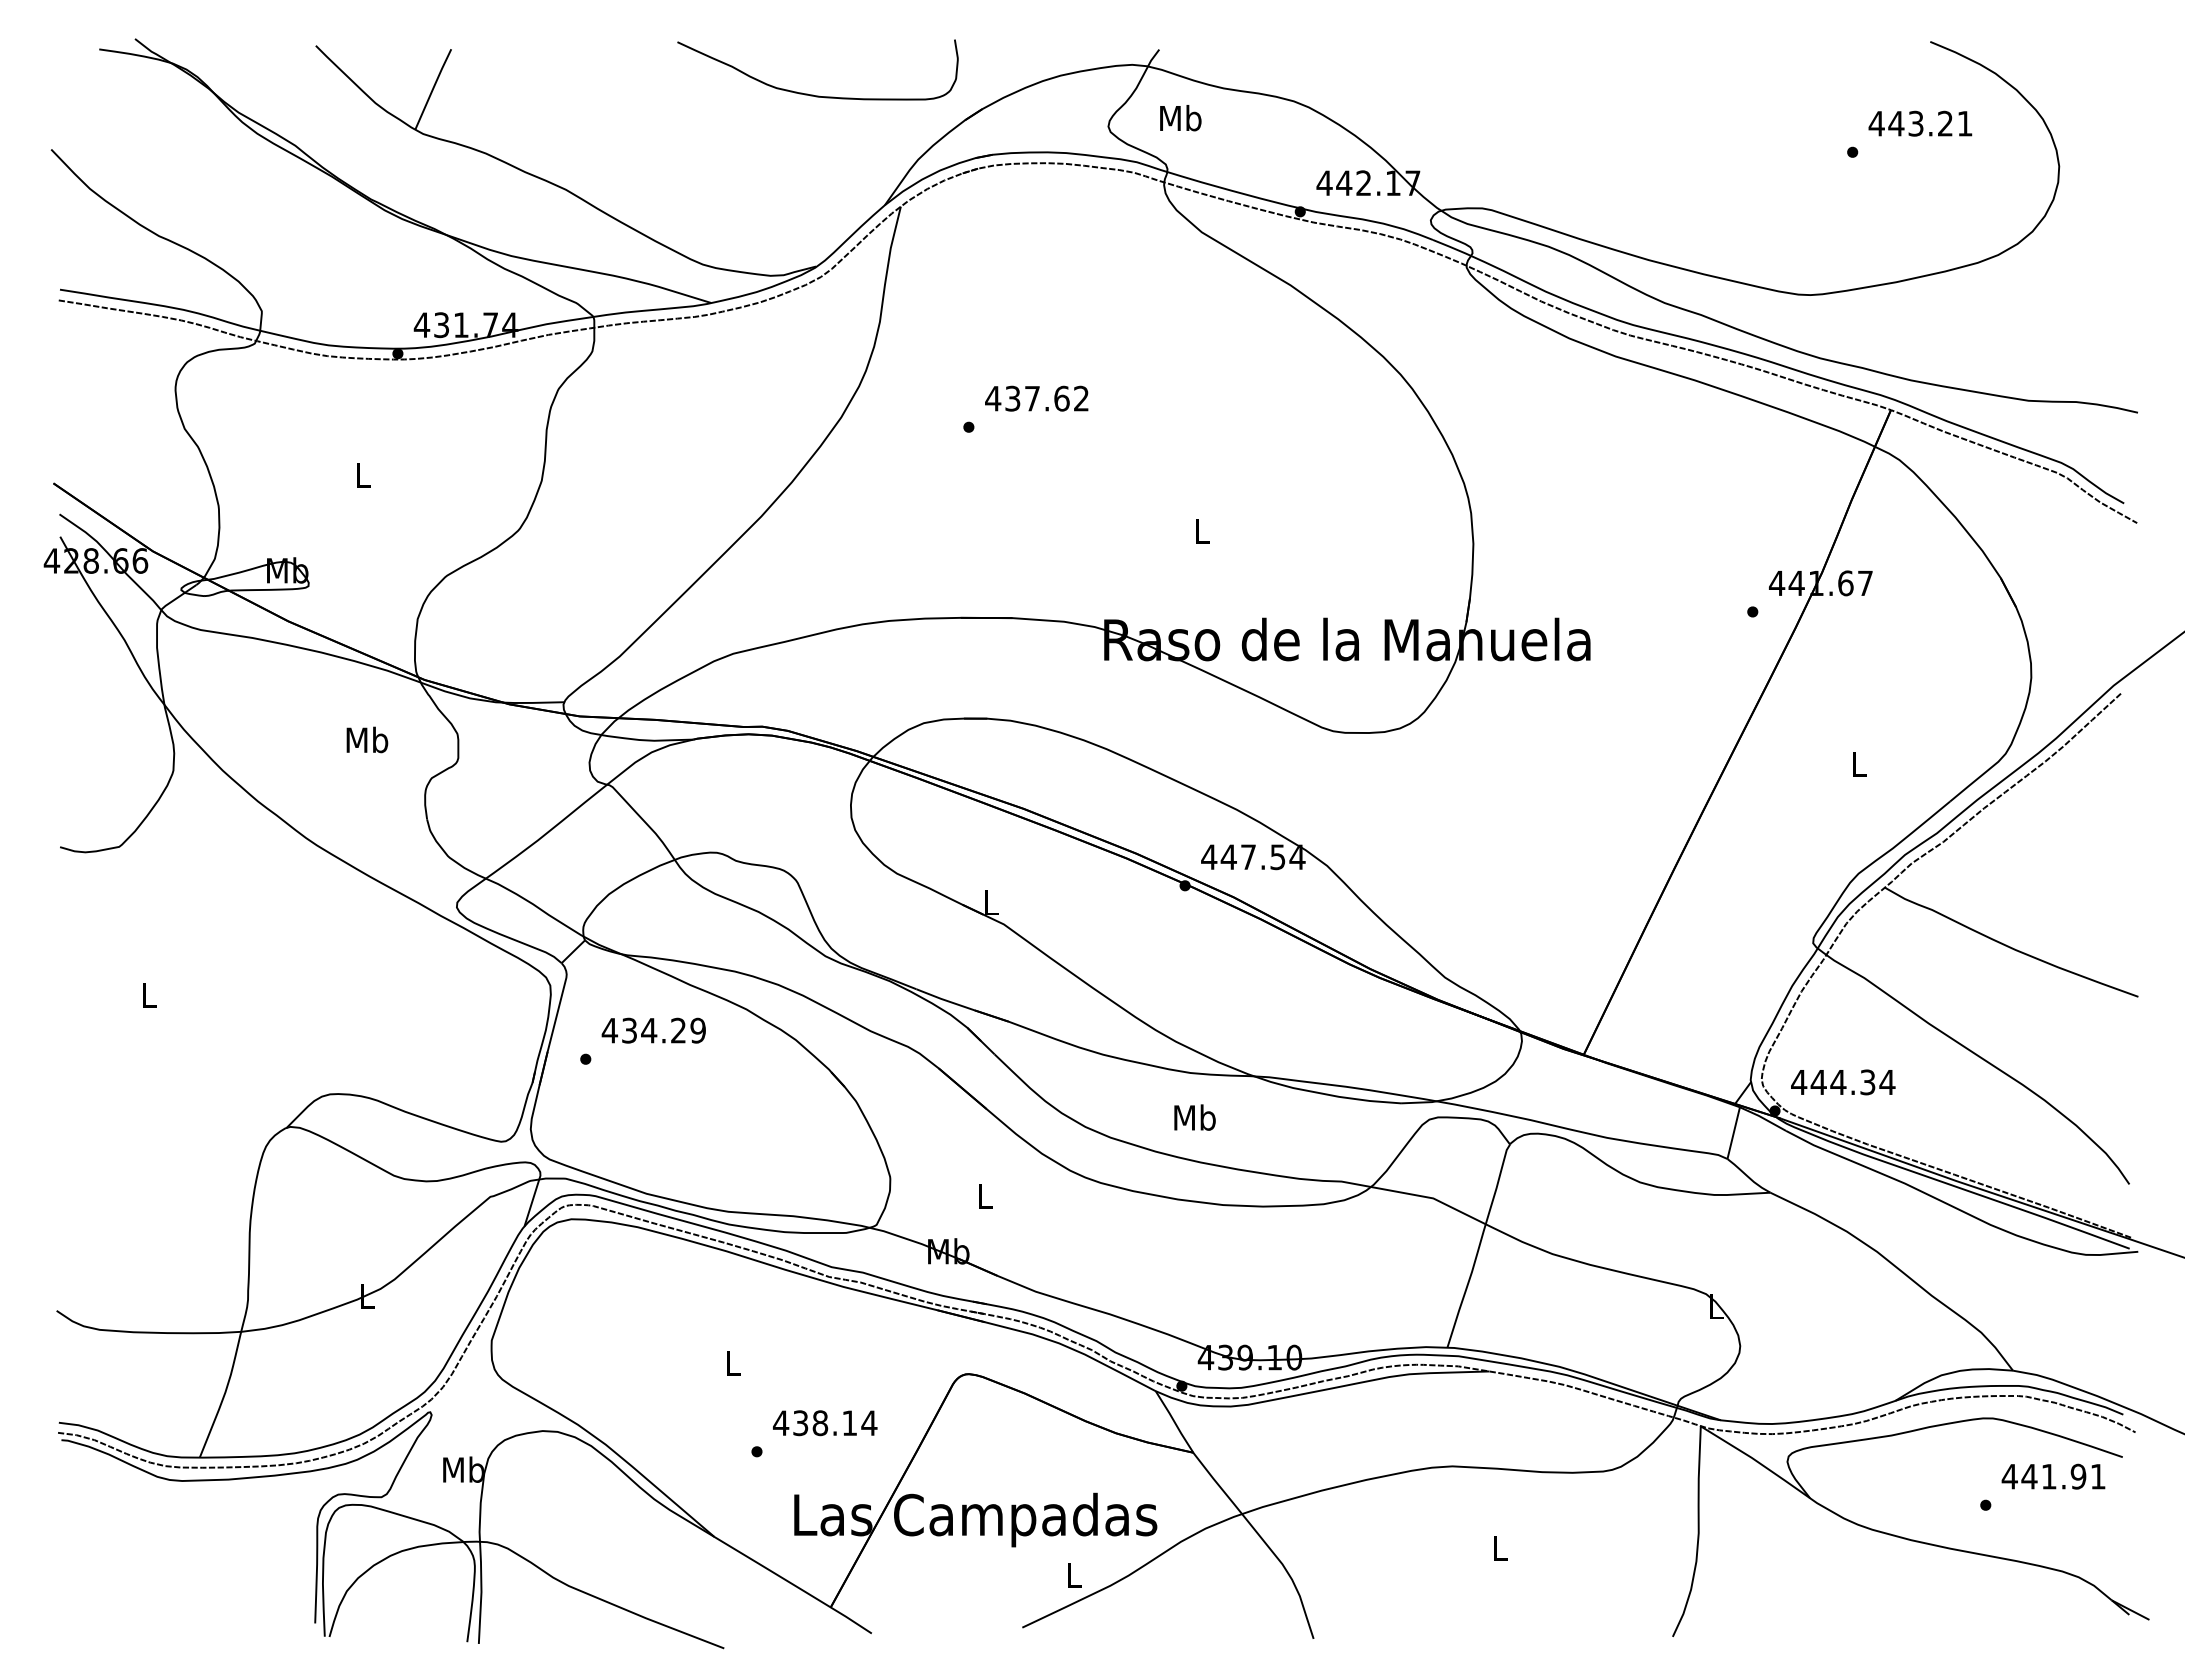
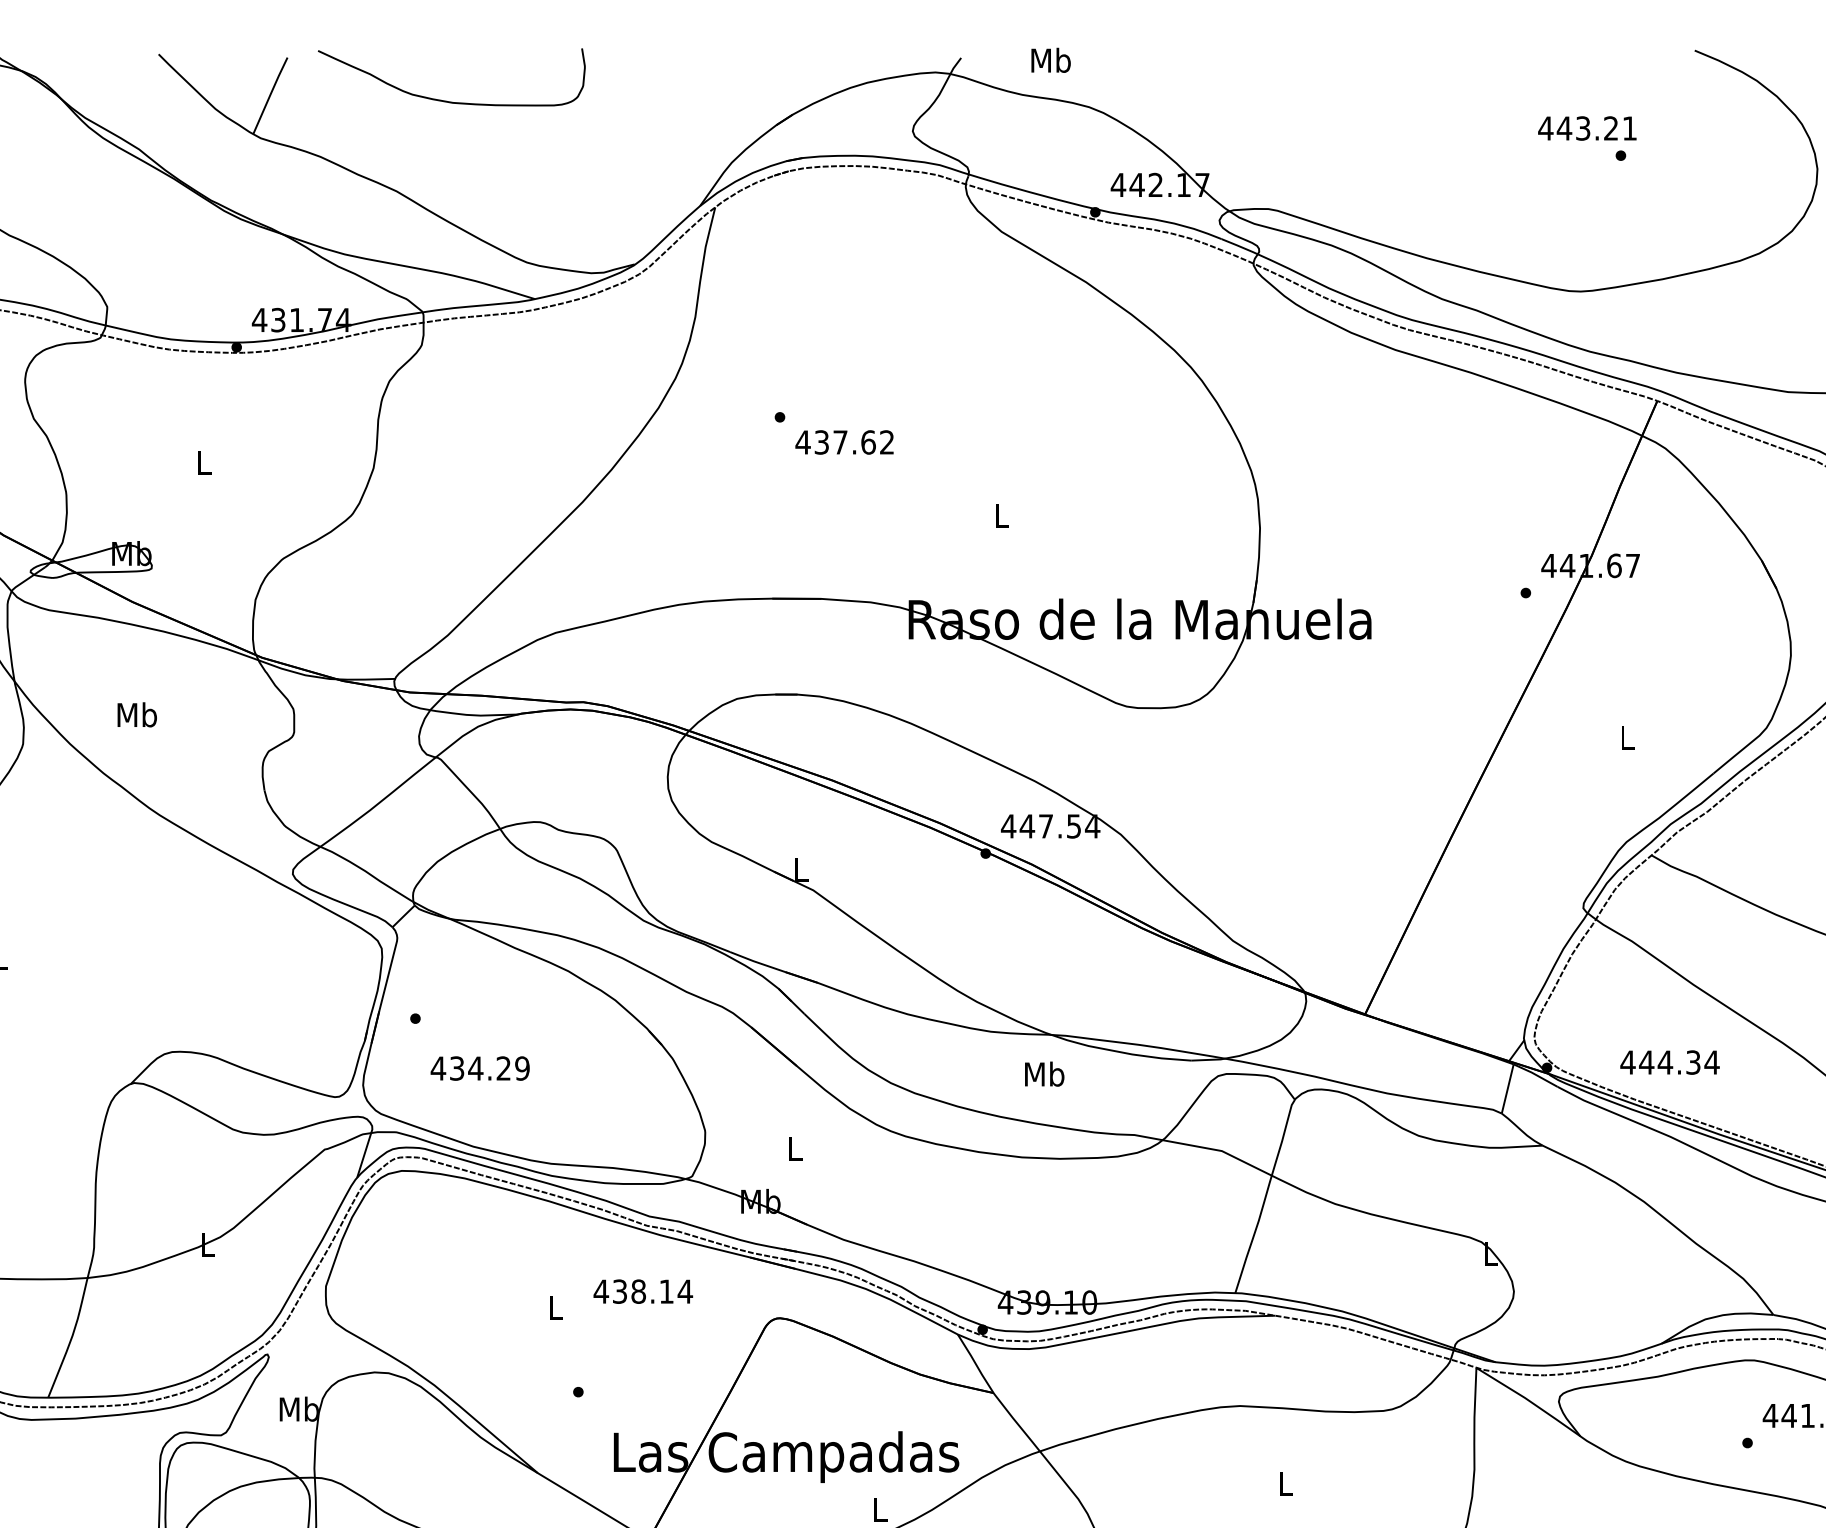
curve: (813, 94) -> (447, 100), moved
text: (1180, 118) -> (1050, 60), moved
text: (1920, 123) -> (1587, 128), moved
text: (1036, 398) -> (844, 442), moved
text: (367, 739) -> (137, 714), moved
text: (653, 1030) -> (479, 1068), moved
text: (1843, 1082) -> (1670, 1062), moved
text: (1194, 1117) -> (1044, 1074), moved
text: (825, 1423) -> (643, 1291), moved

